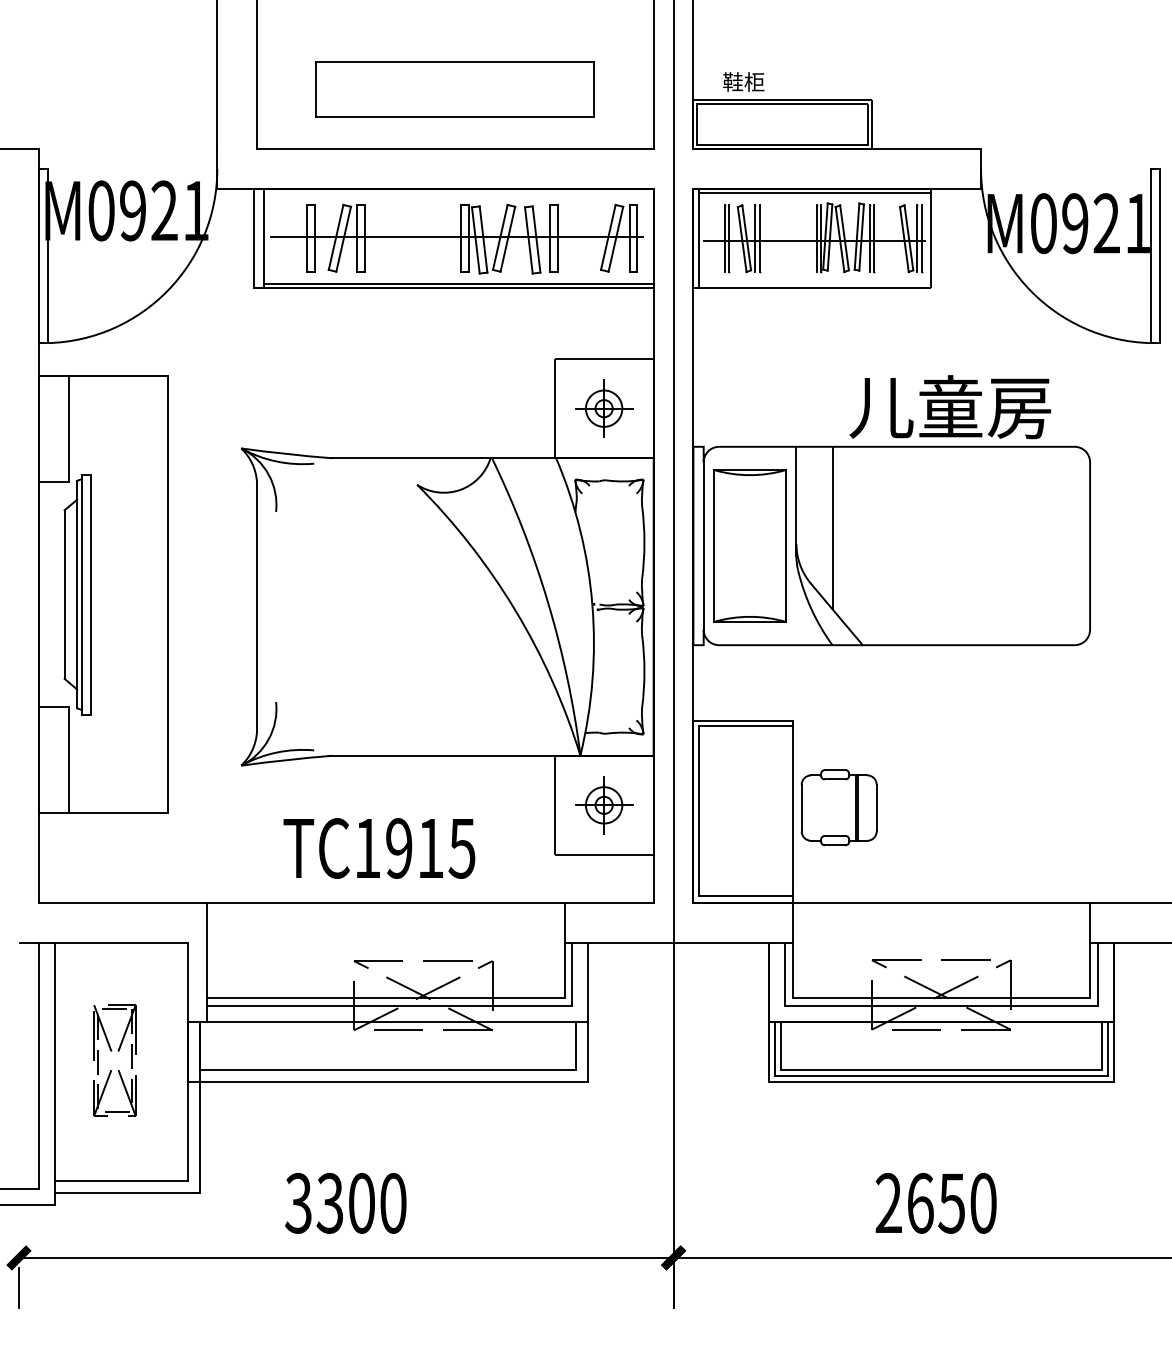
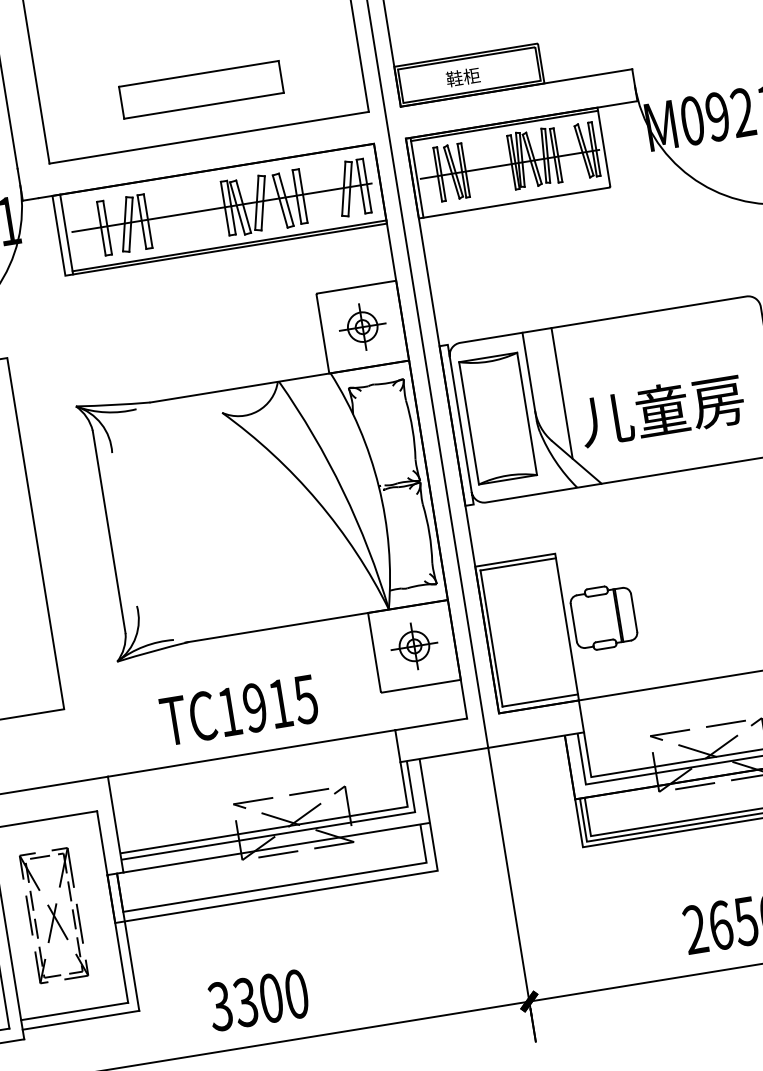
text: (743, 81) -> (462, 77), moved
part: (455, 89) -> (201, 89), size x0.71
text: (949, 407) -> (661, 410), moved
part: (114, 1060) -> (53, 915), size x1.43

